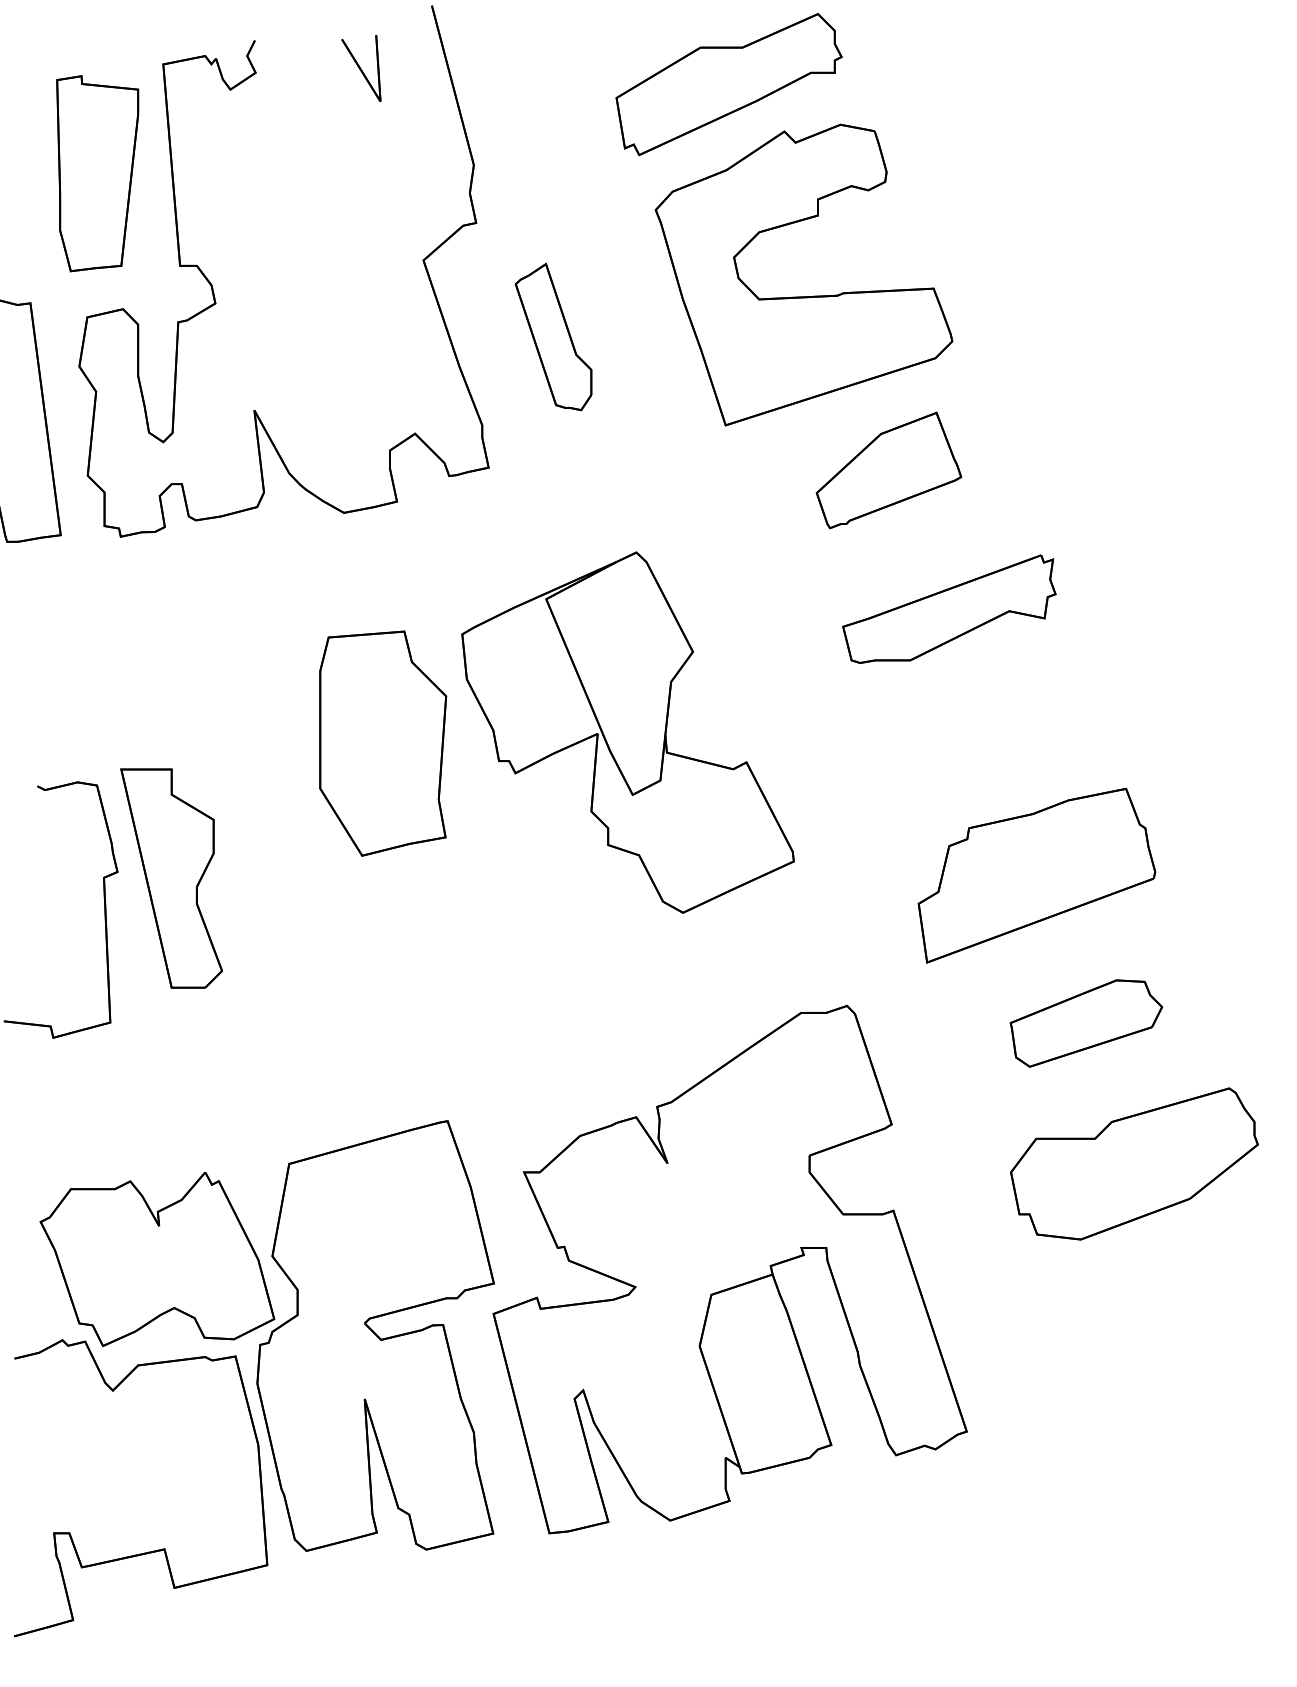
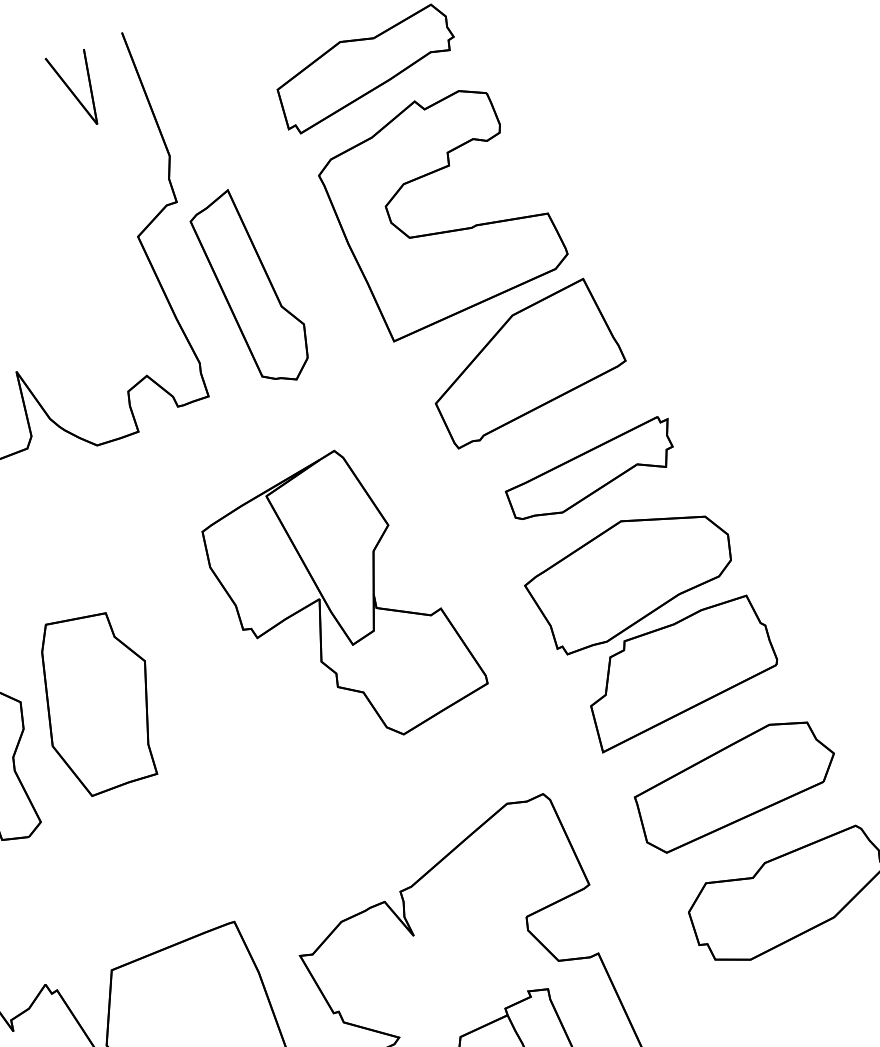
part: (361, 68) -> (71, 89), size x1.43
part: (553, 336) -> (248, 285), size x1.67
part: (888, 470) -> (528, 362), size x1.67
part: (383, 743) -> (99, 704), moved
part: (982, 757) -> (628, 583), added
part: (1086, 1023) -> (735, 786), size x1.67

